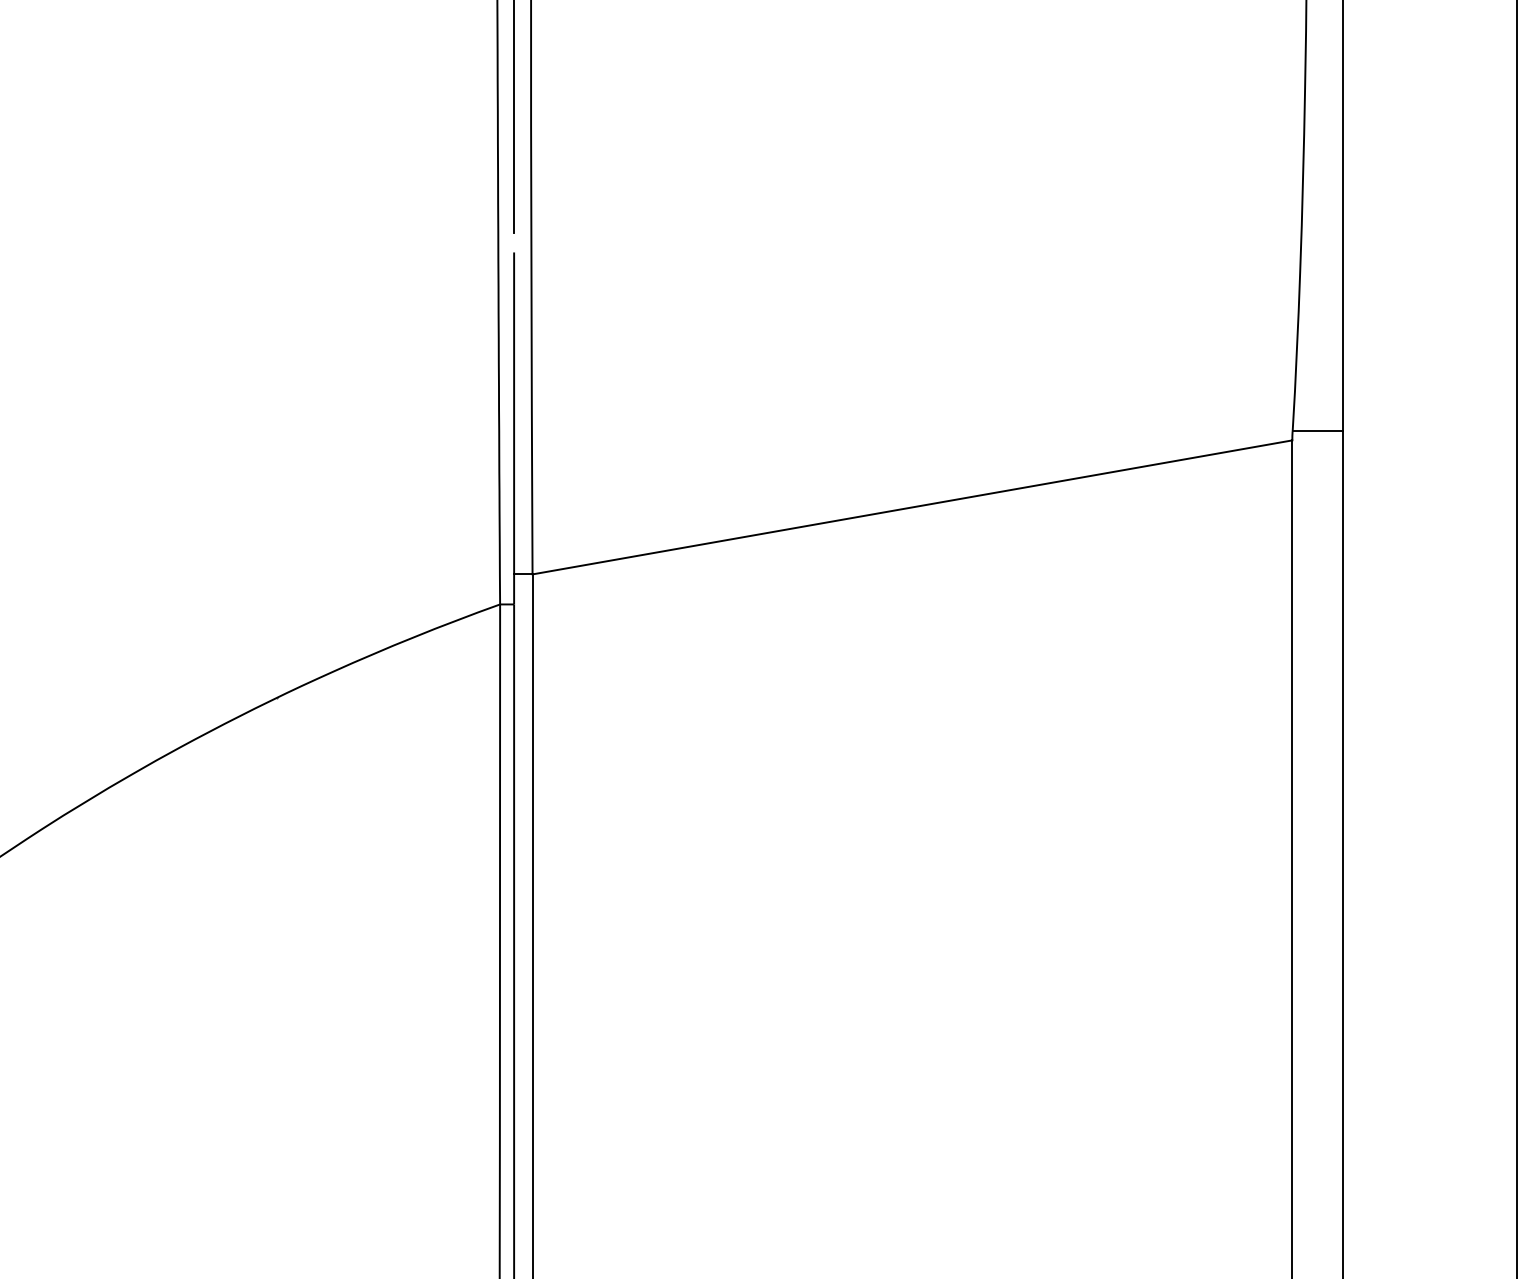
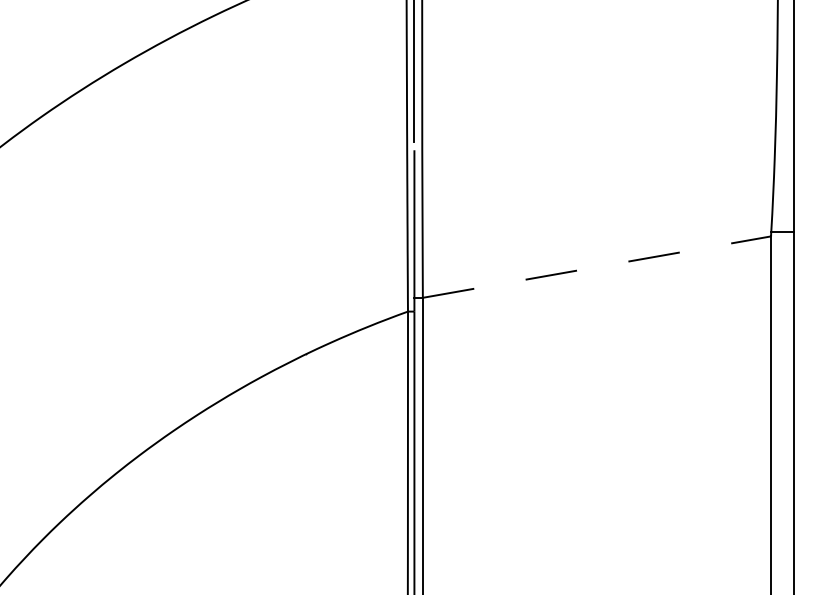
line: (911, 508) -> (596, 267), solid -> dashed

